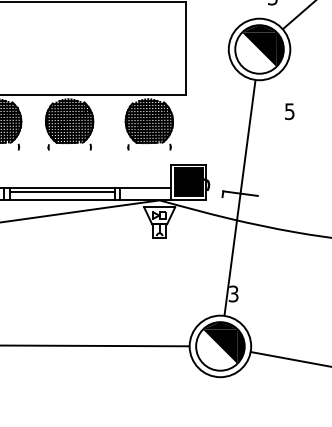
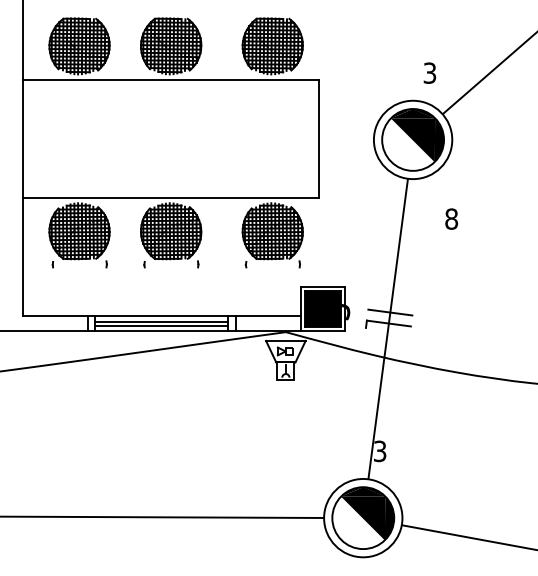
text: (289, 111) -> (451, 218), 5 -> 8
line: (241, 184) -> (390, 312), added
line: (62, 195) -> (161, 325), added

